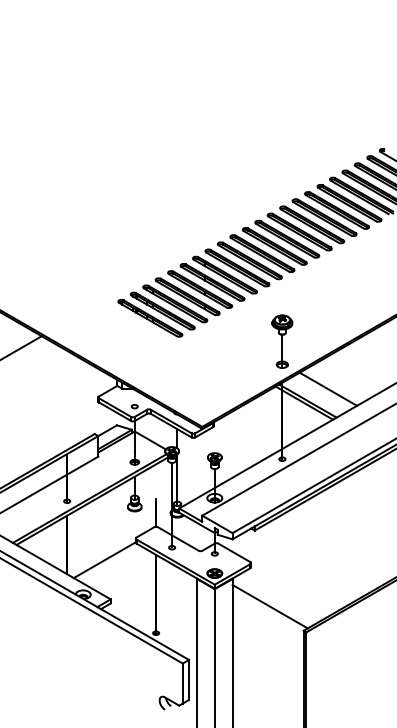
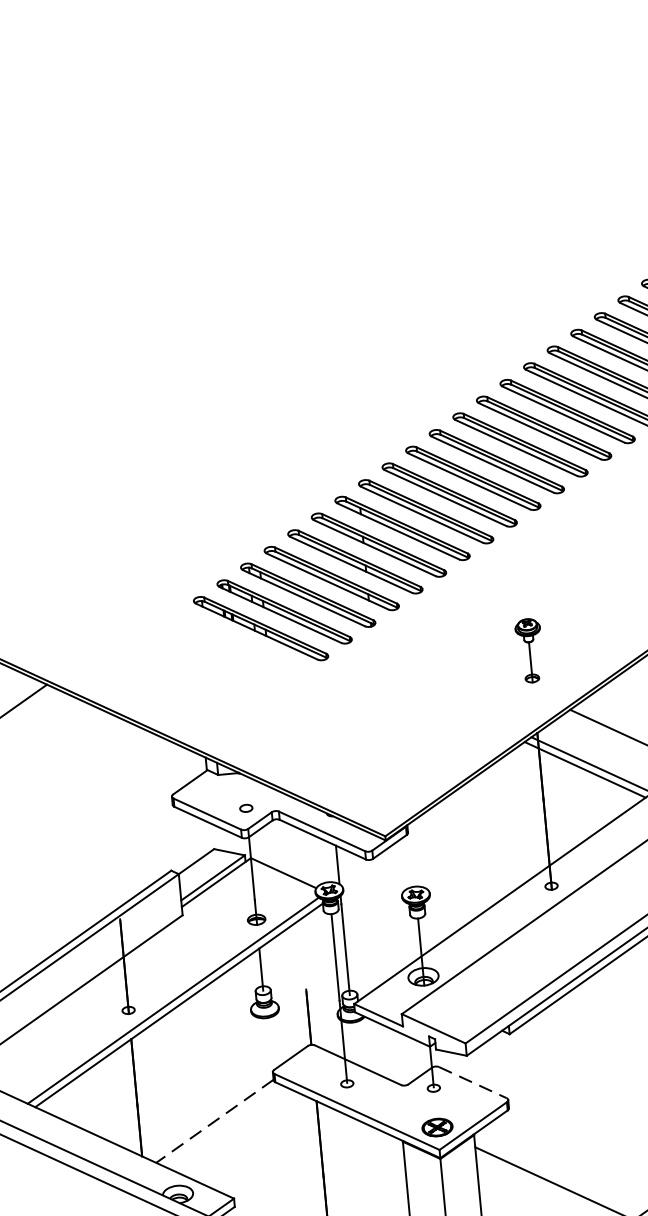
part: (282, 341) -> (529, 650), size x0.6
line: (234, 553) -> (473, 1083), solid -> dashed
line: (104, 560) -> (214, 1121), solid -> dashed

